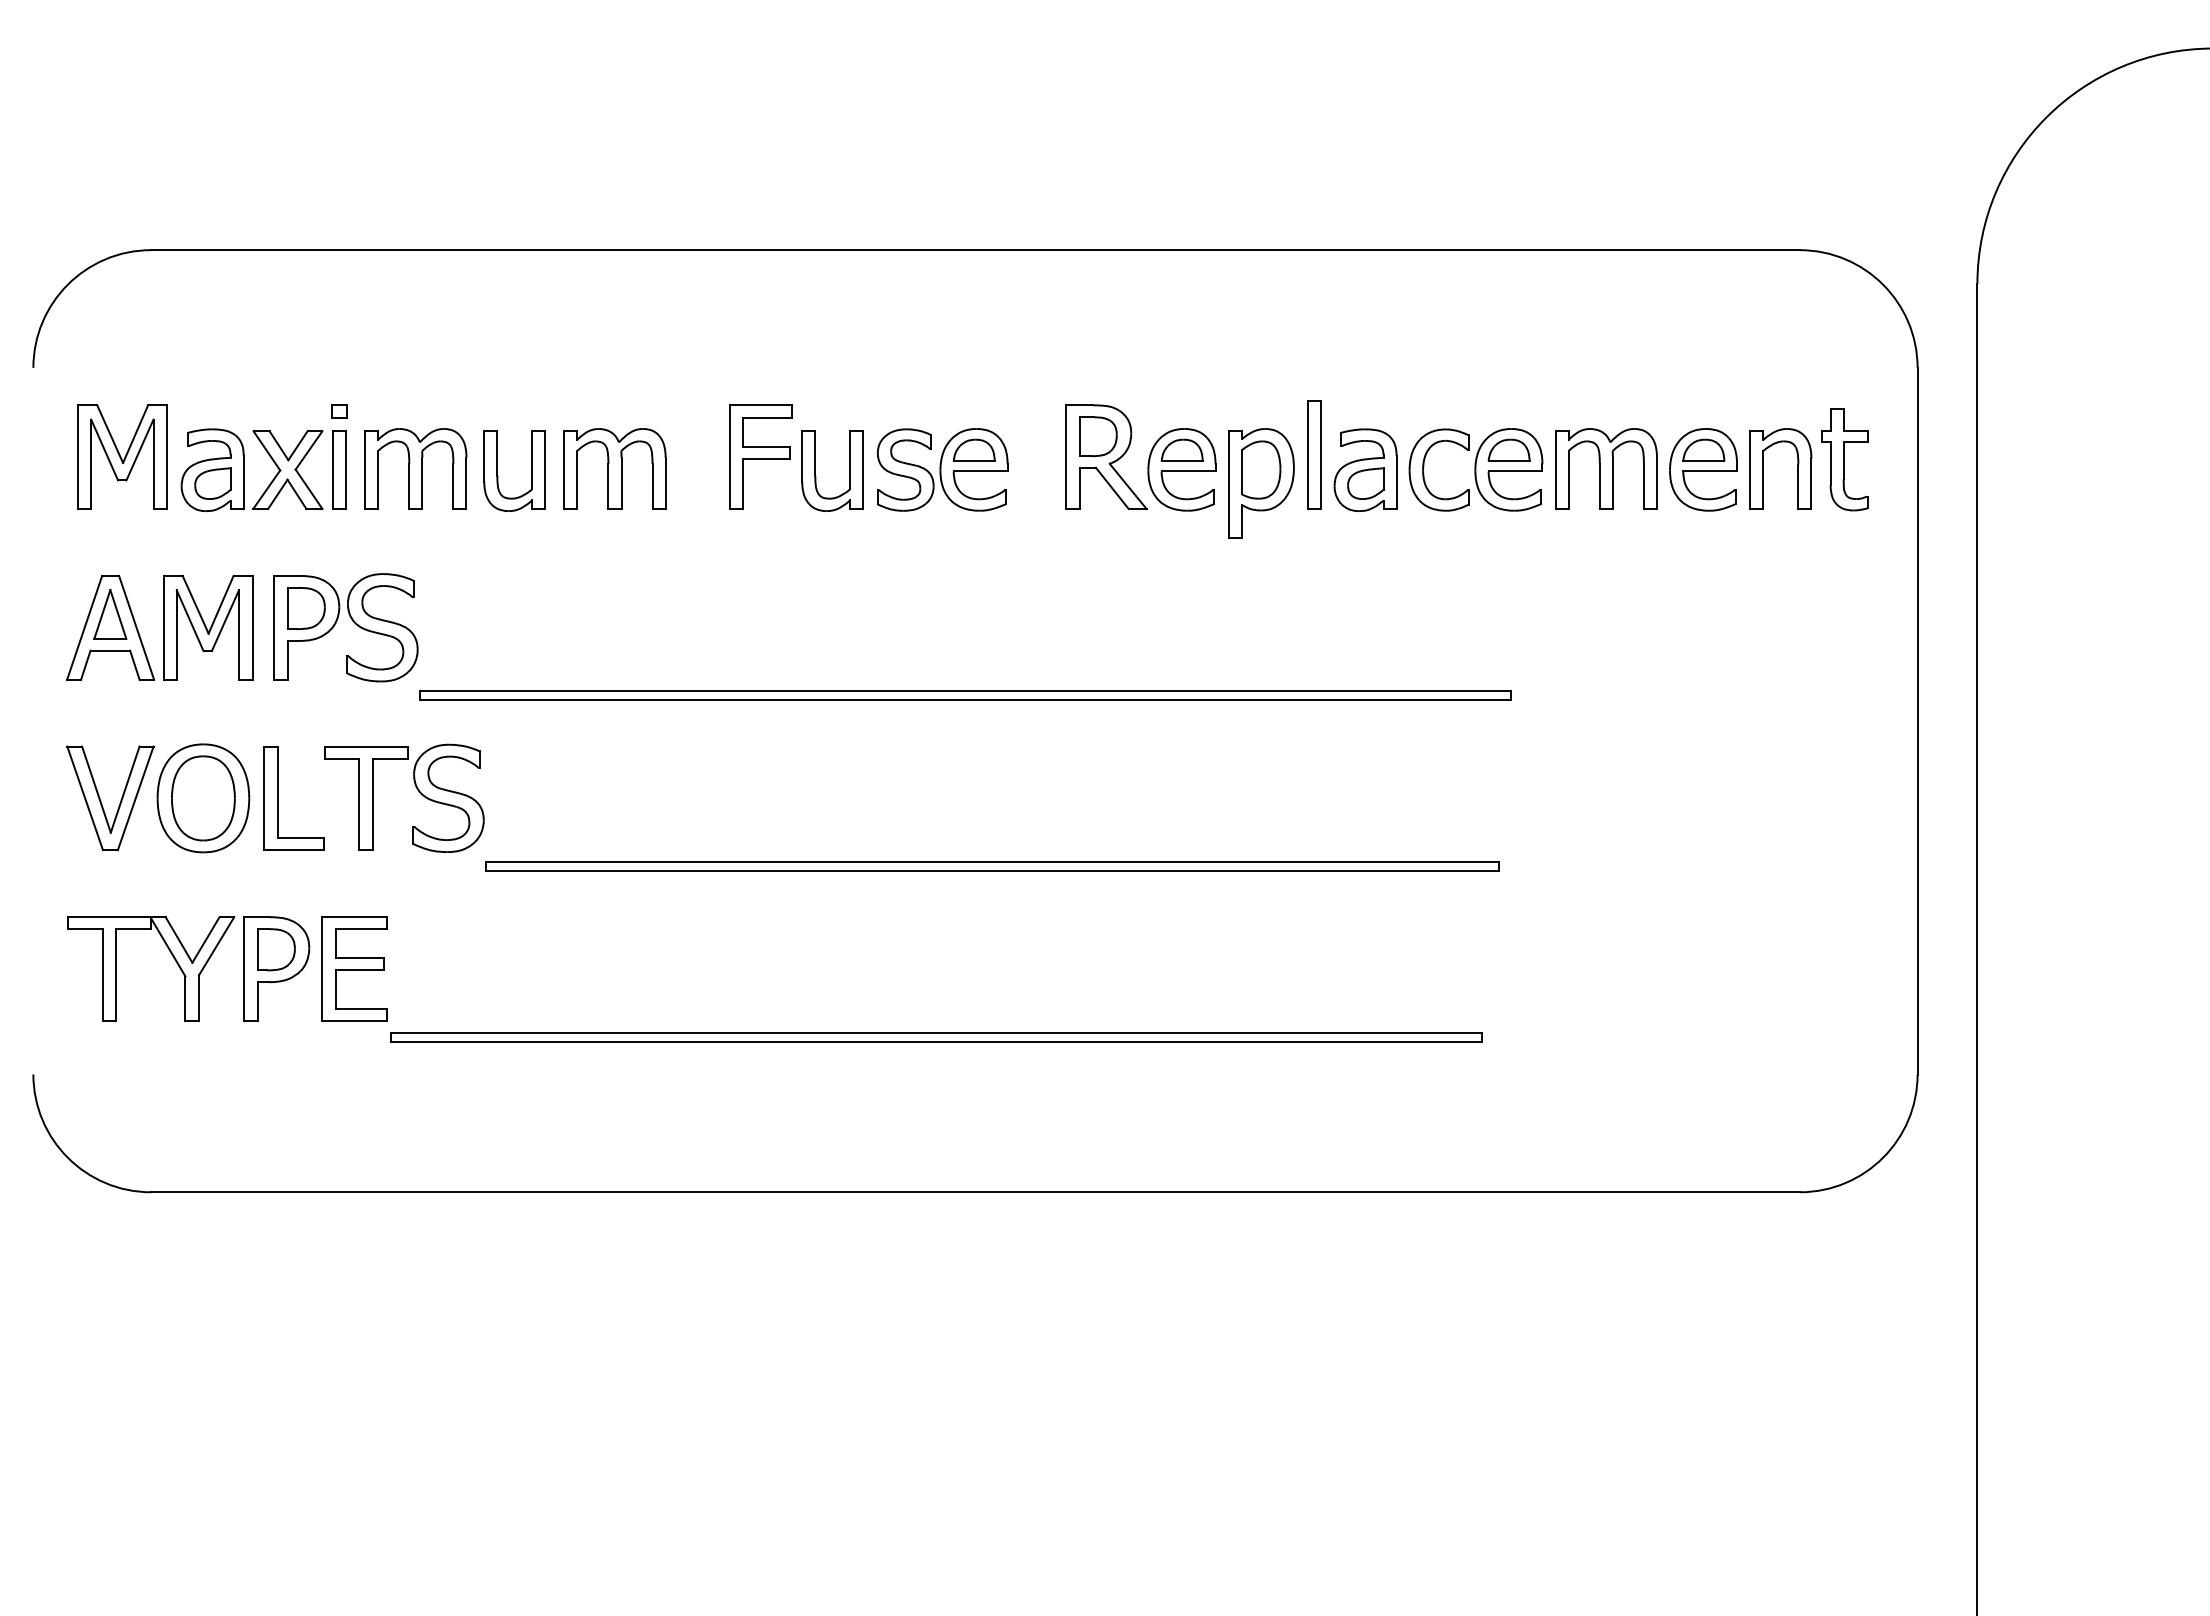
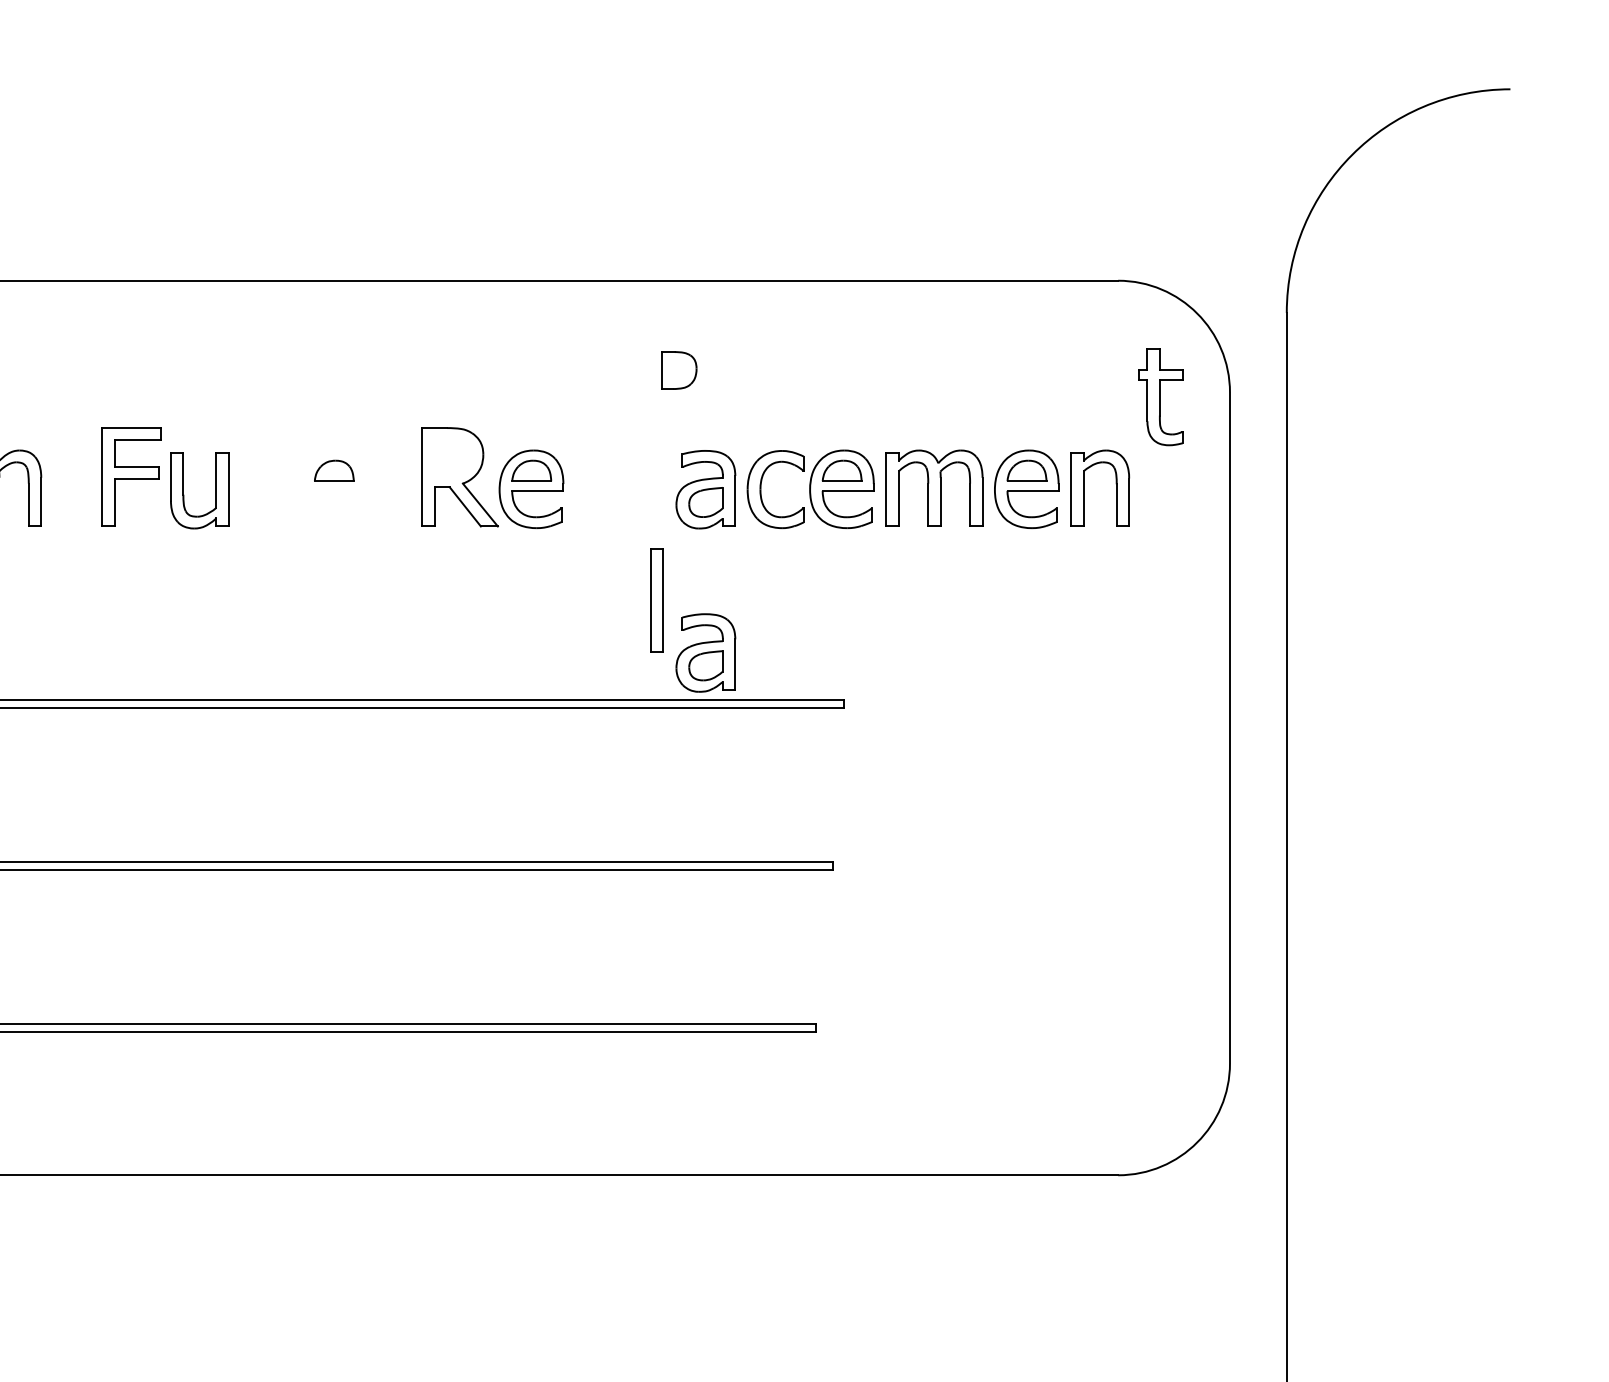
part: (1098, 436) -> (679, 370), moved
part: (1314, 454) -> (657, 600), moved
part: (1844, 459) -> (1160, 396), moved
part: (942, 469) -> (304, 489), removed
part: (1261, 483) -> (607, 502), removed
part: (1365, 641) -> (705, 652), added

